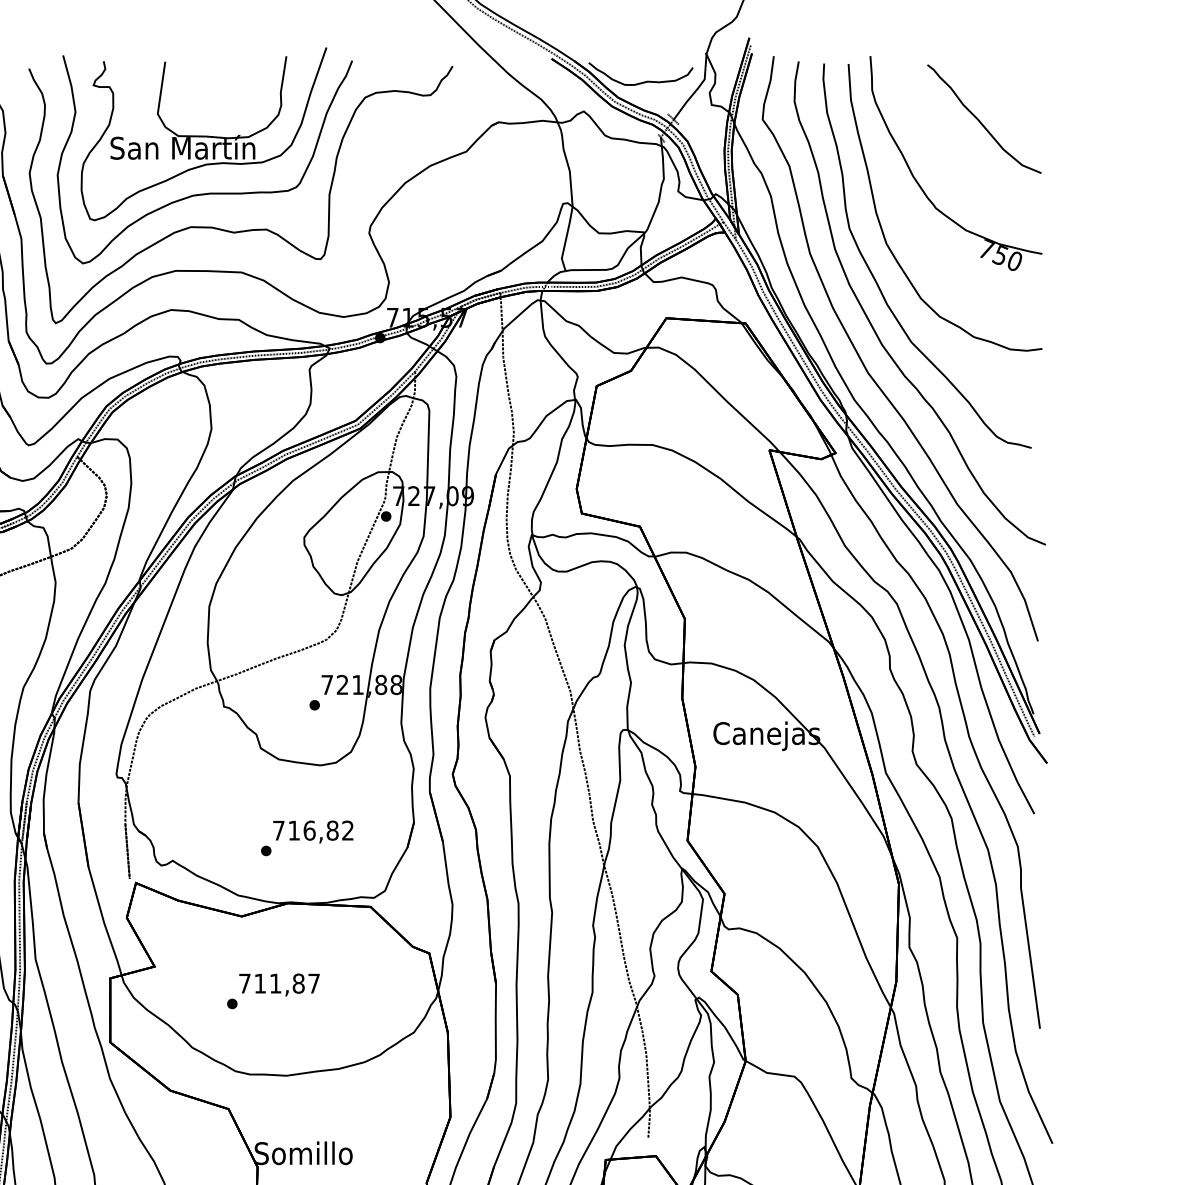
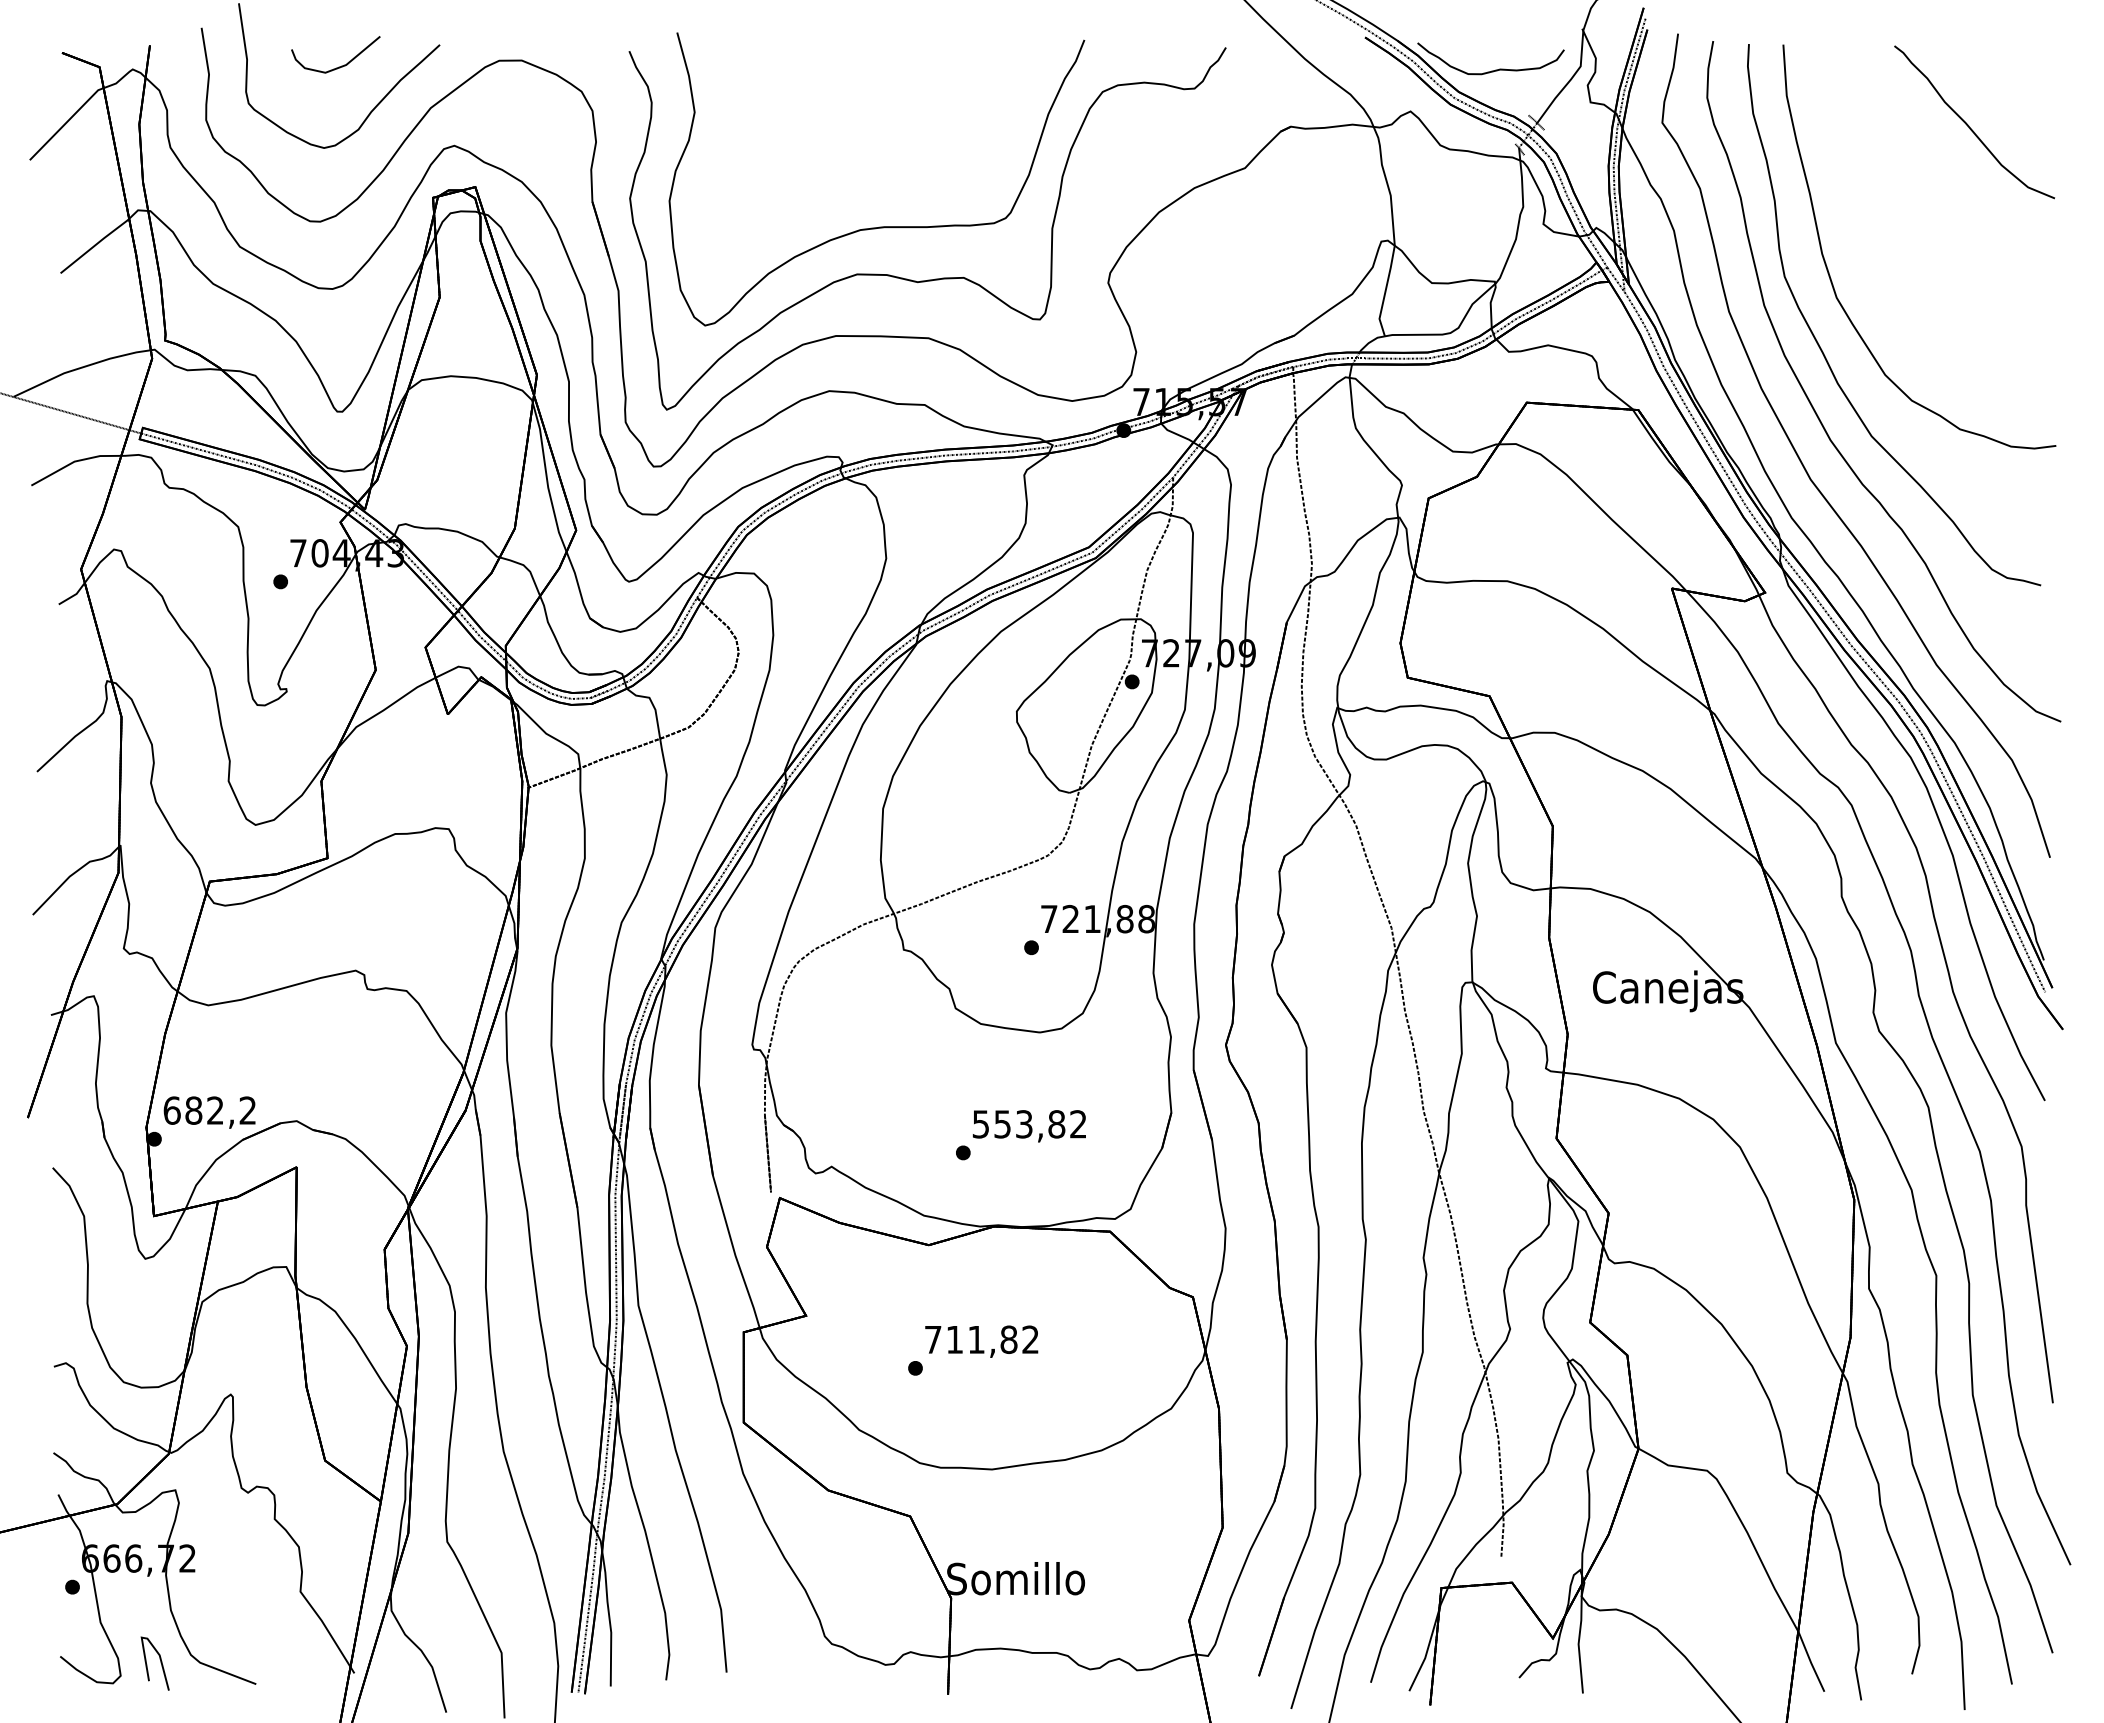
part: (203, 134) -> (875, 143), removed
part: (921, 186) -> (1885, 217), removed
text: (294, 830) -> (1002, 1124), 716,82 -> 553,82
text: (313, 983) -> (1030, 1339), 711,87 -> 711,82

